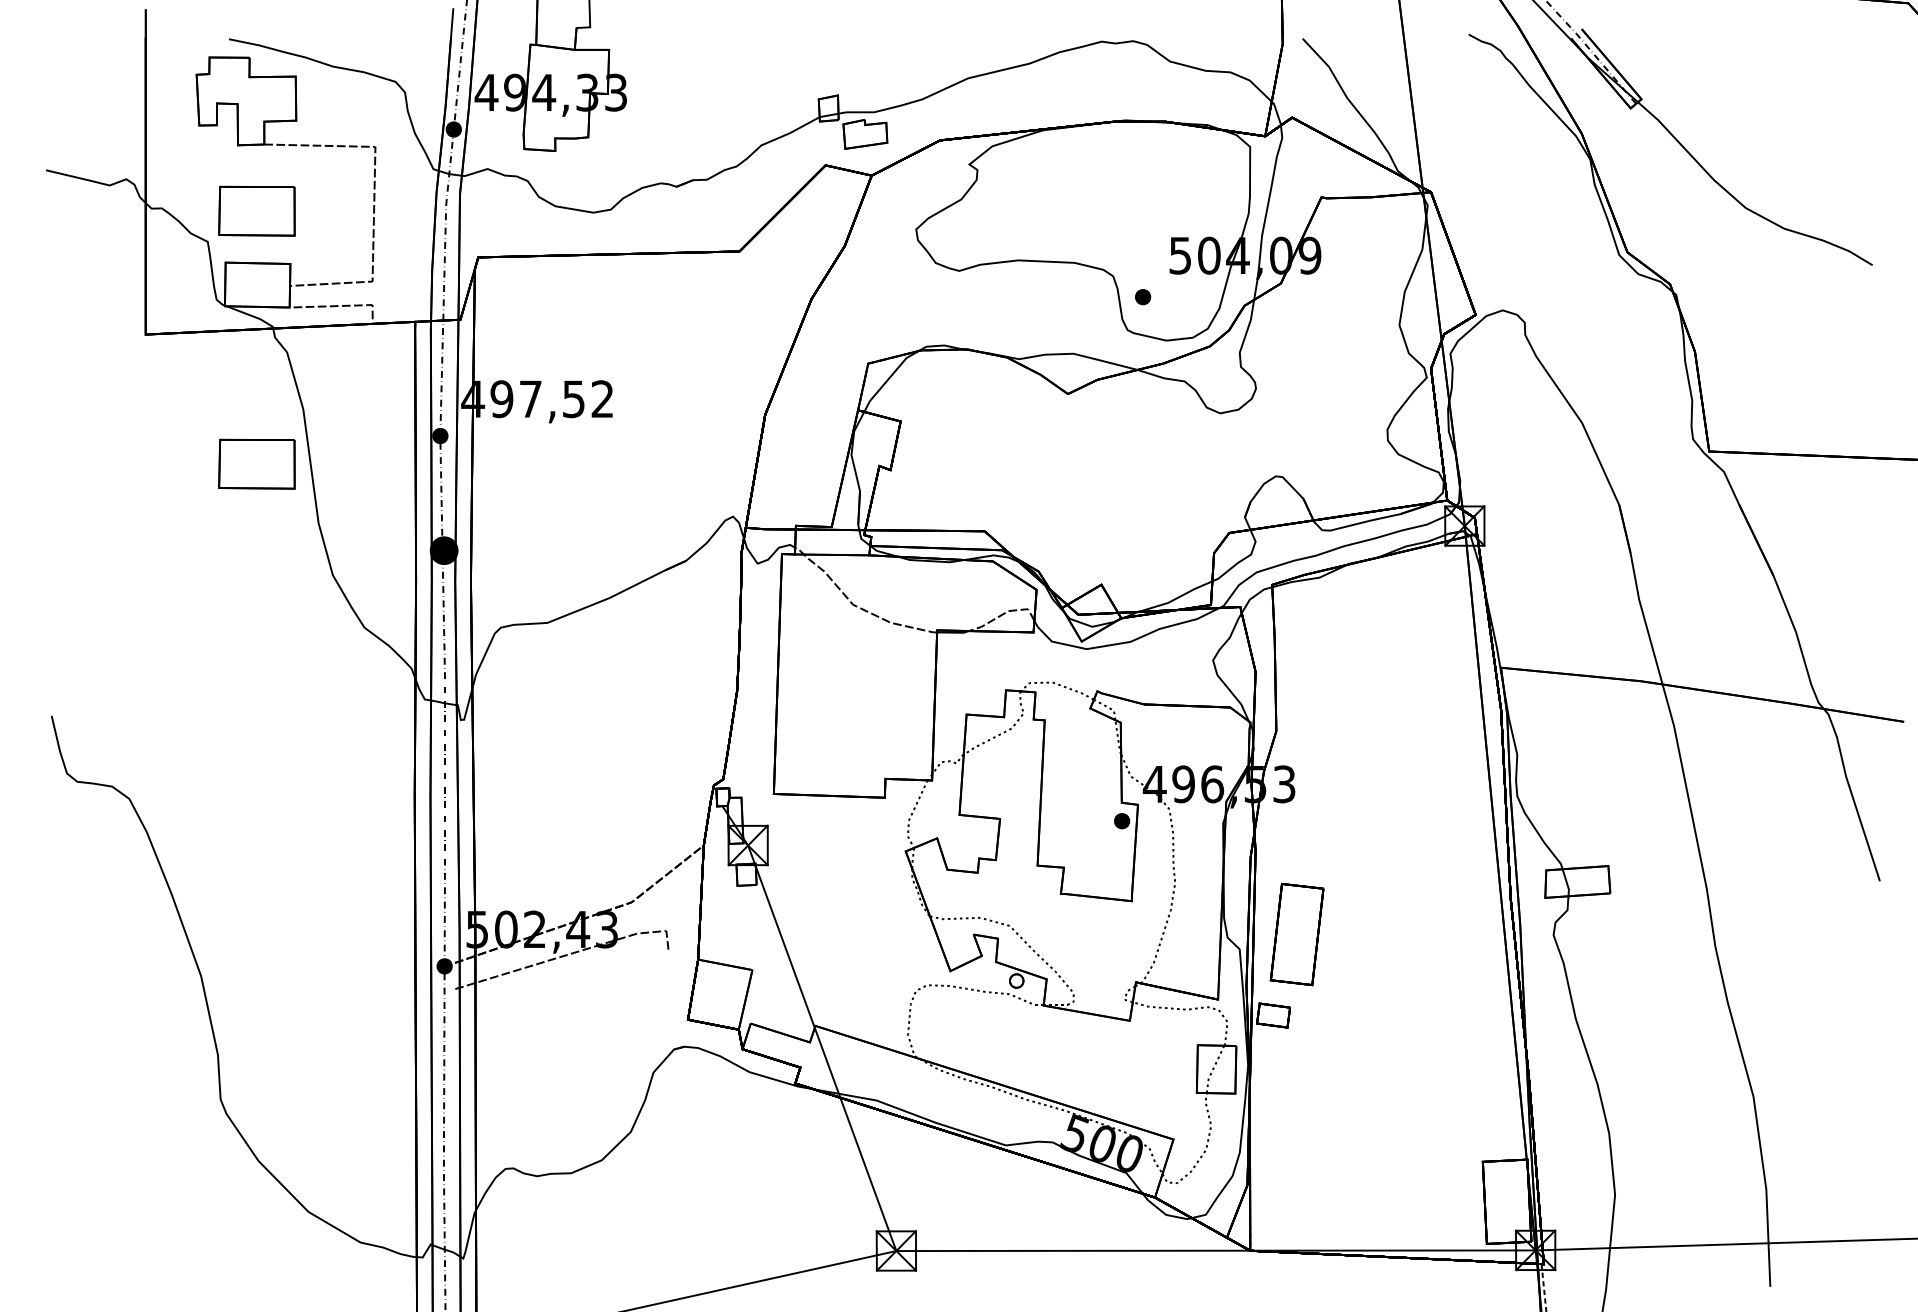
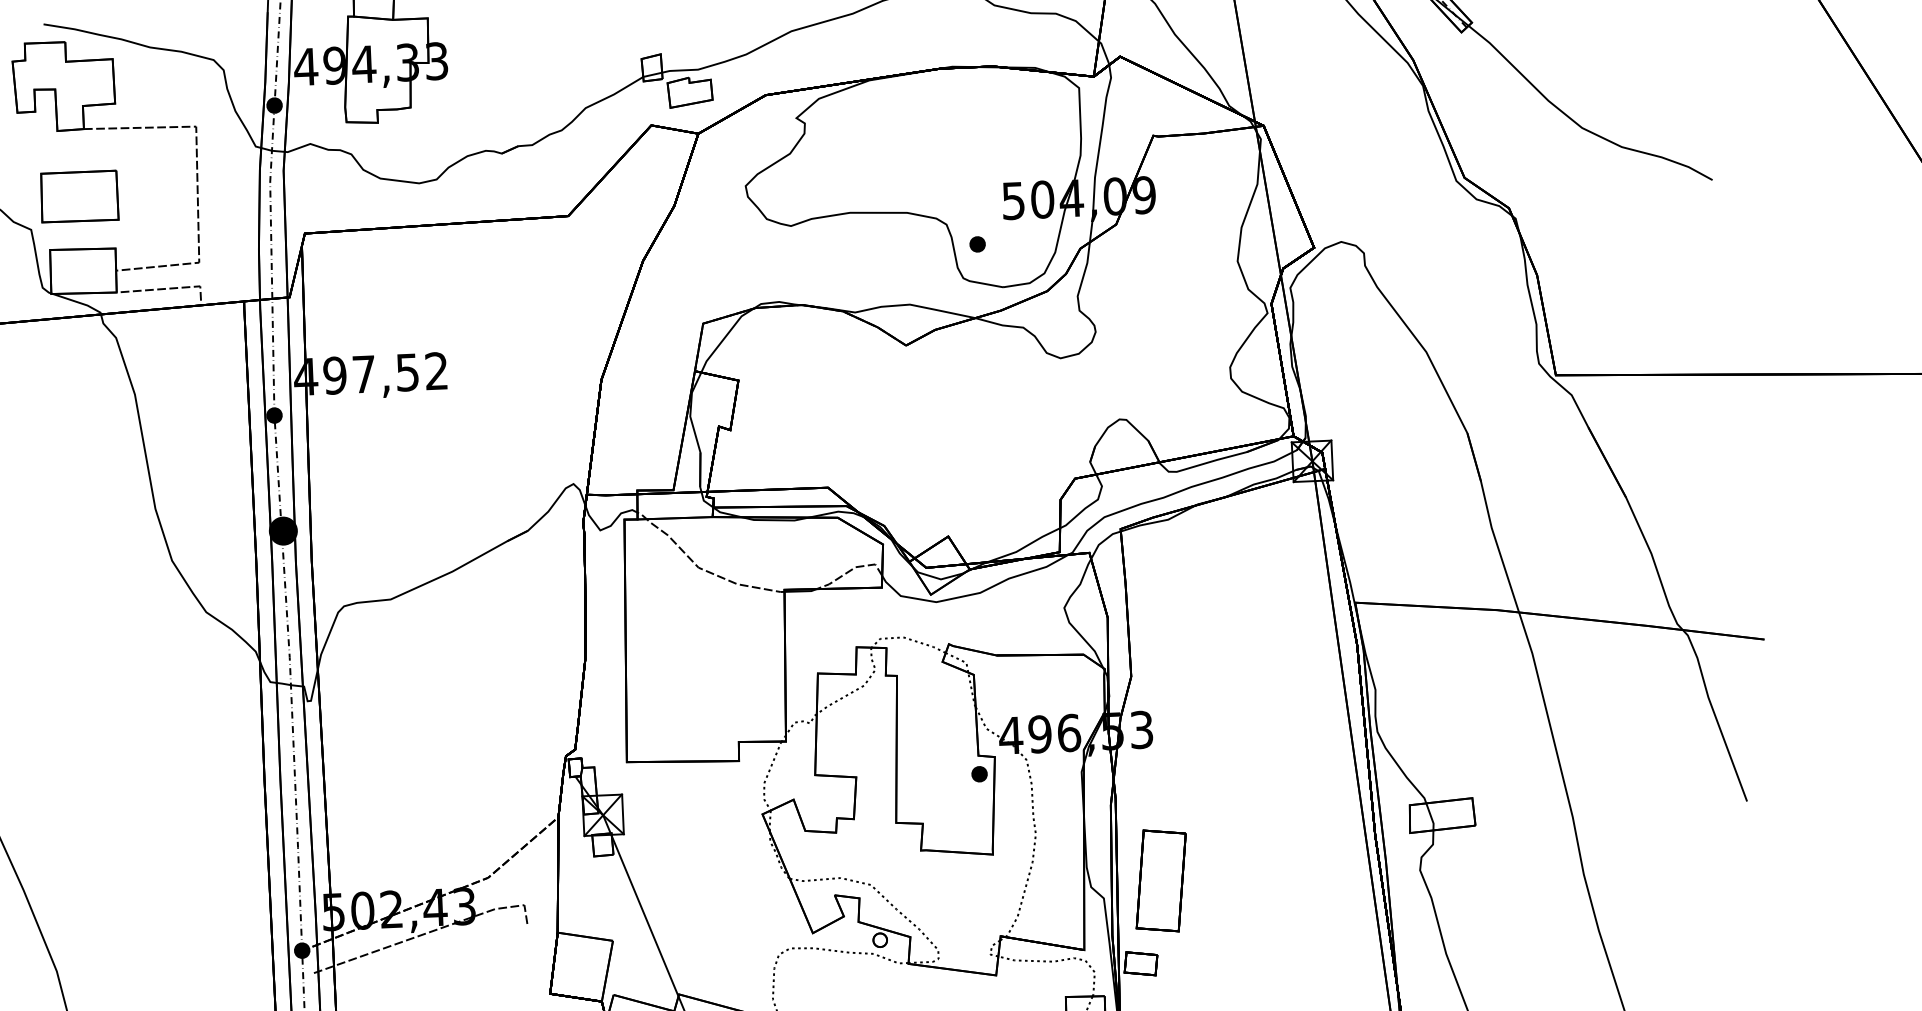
part: (256, 463) -> (90, 451), removed

